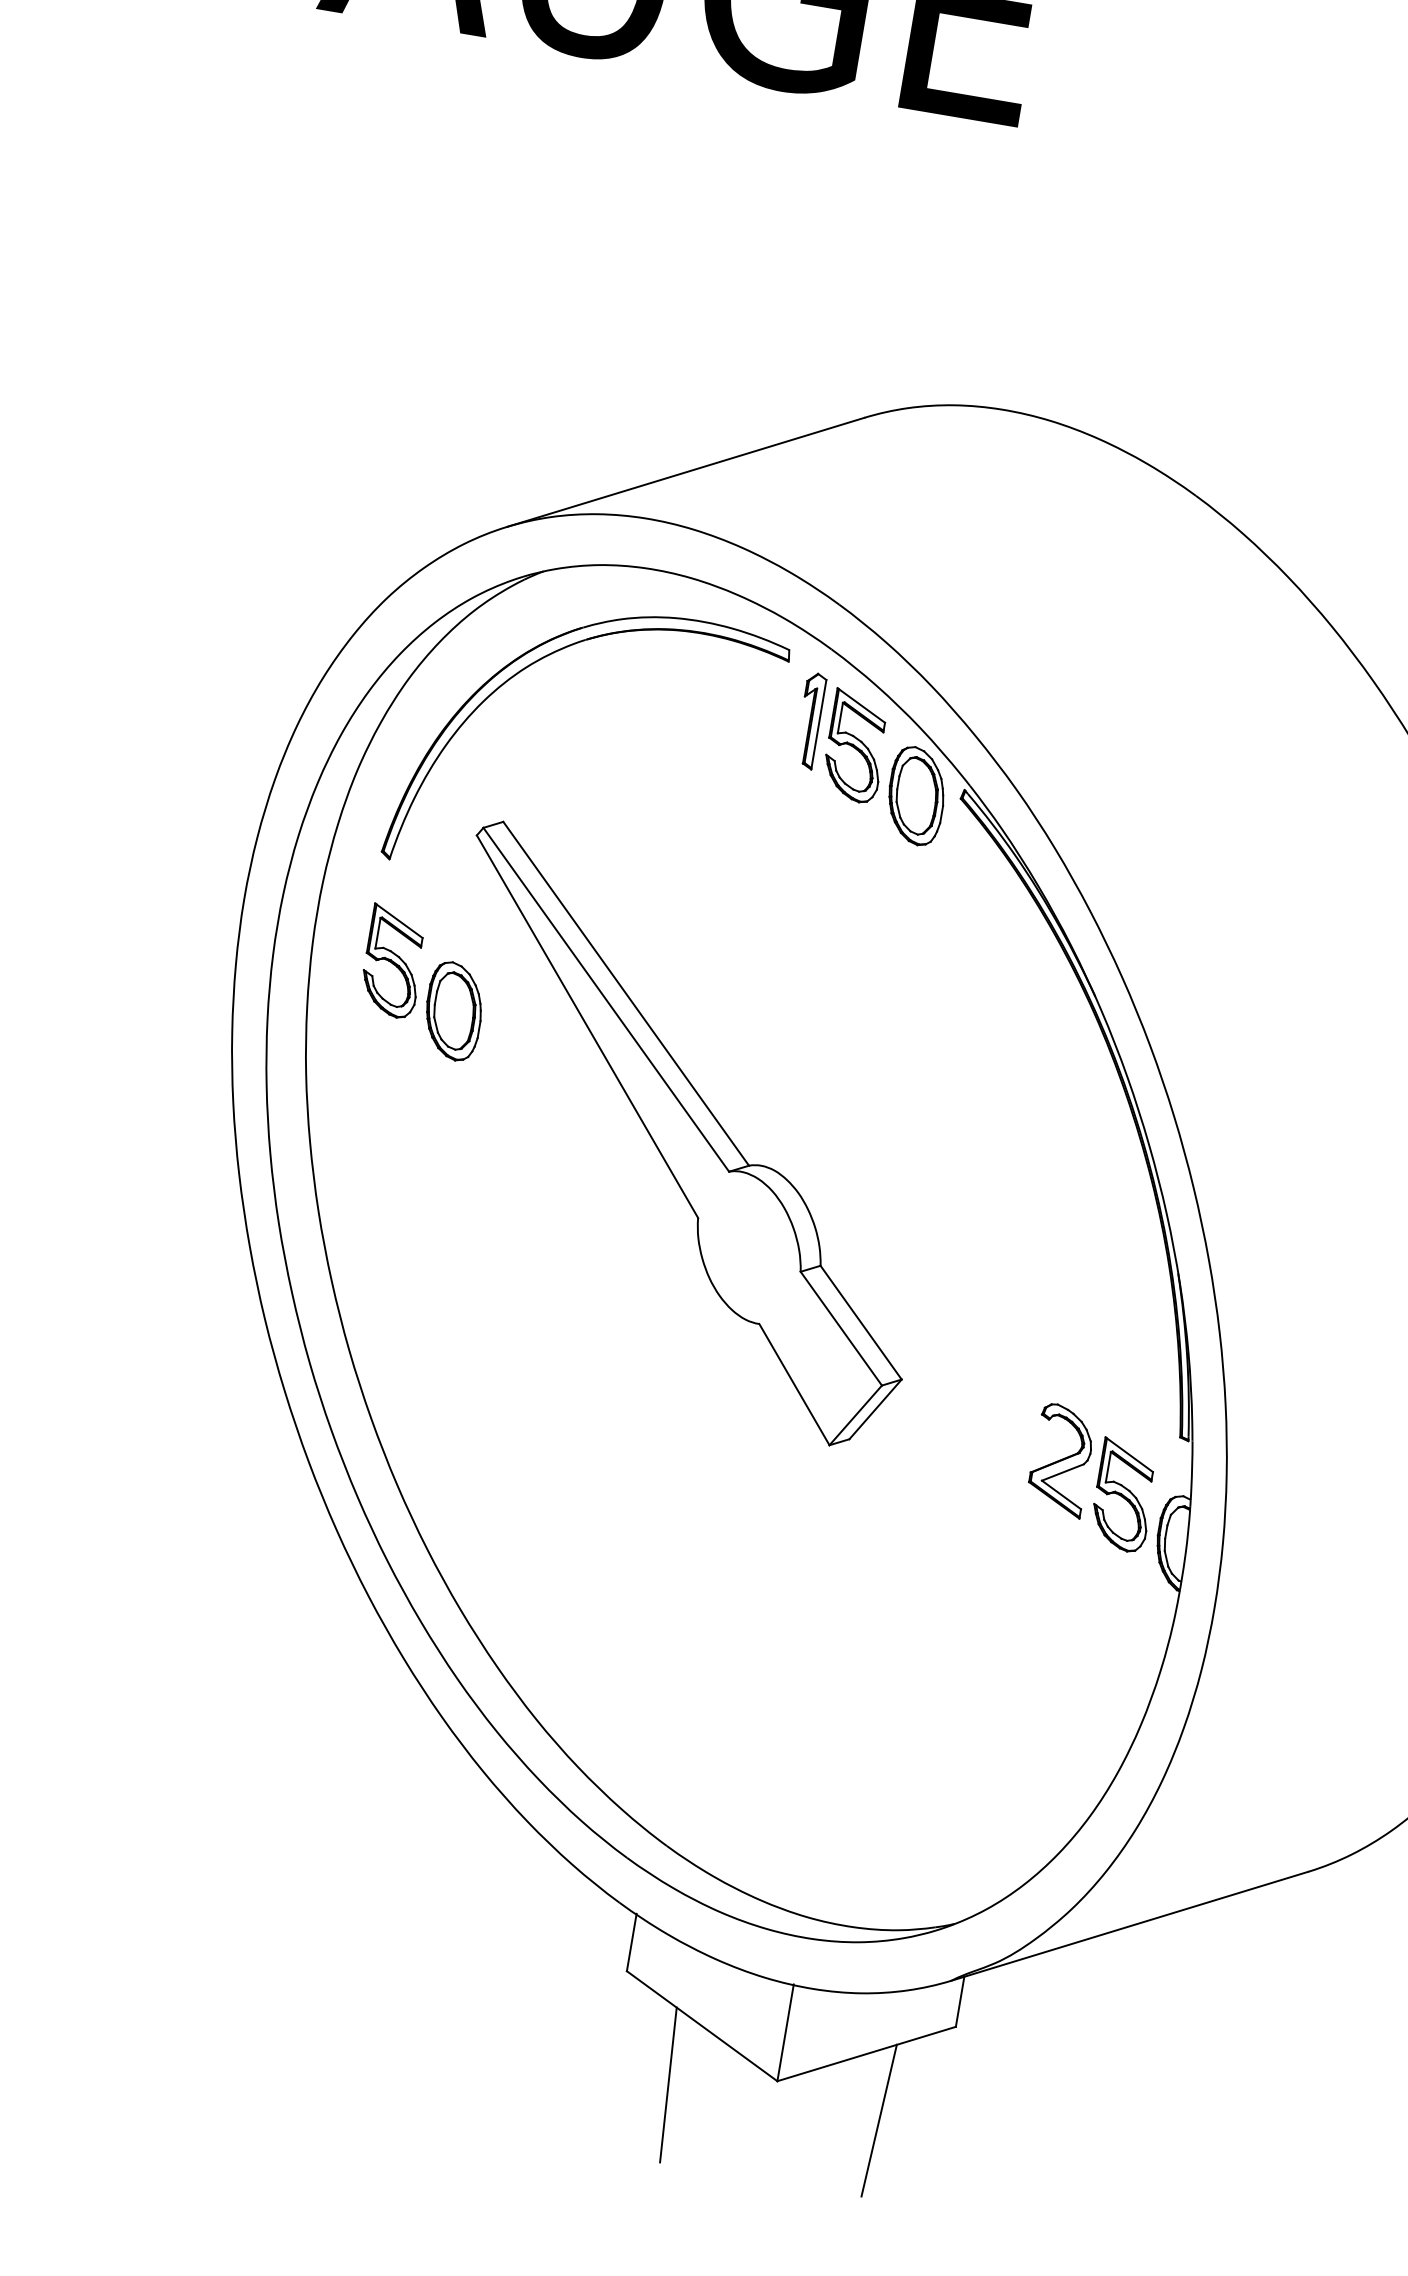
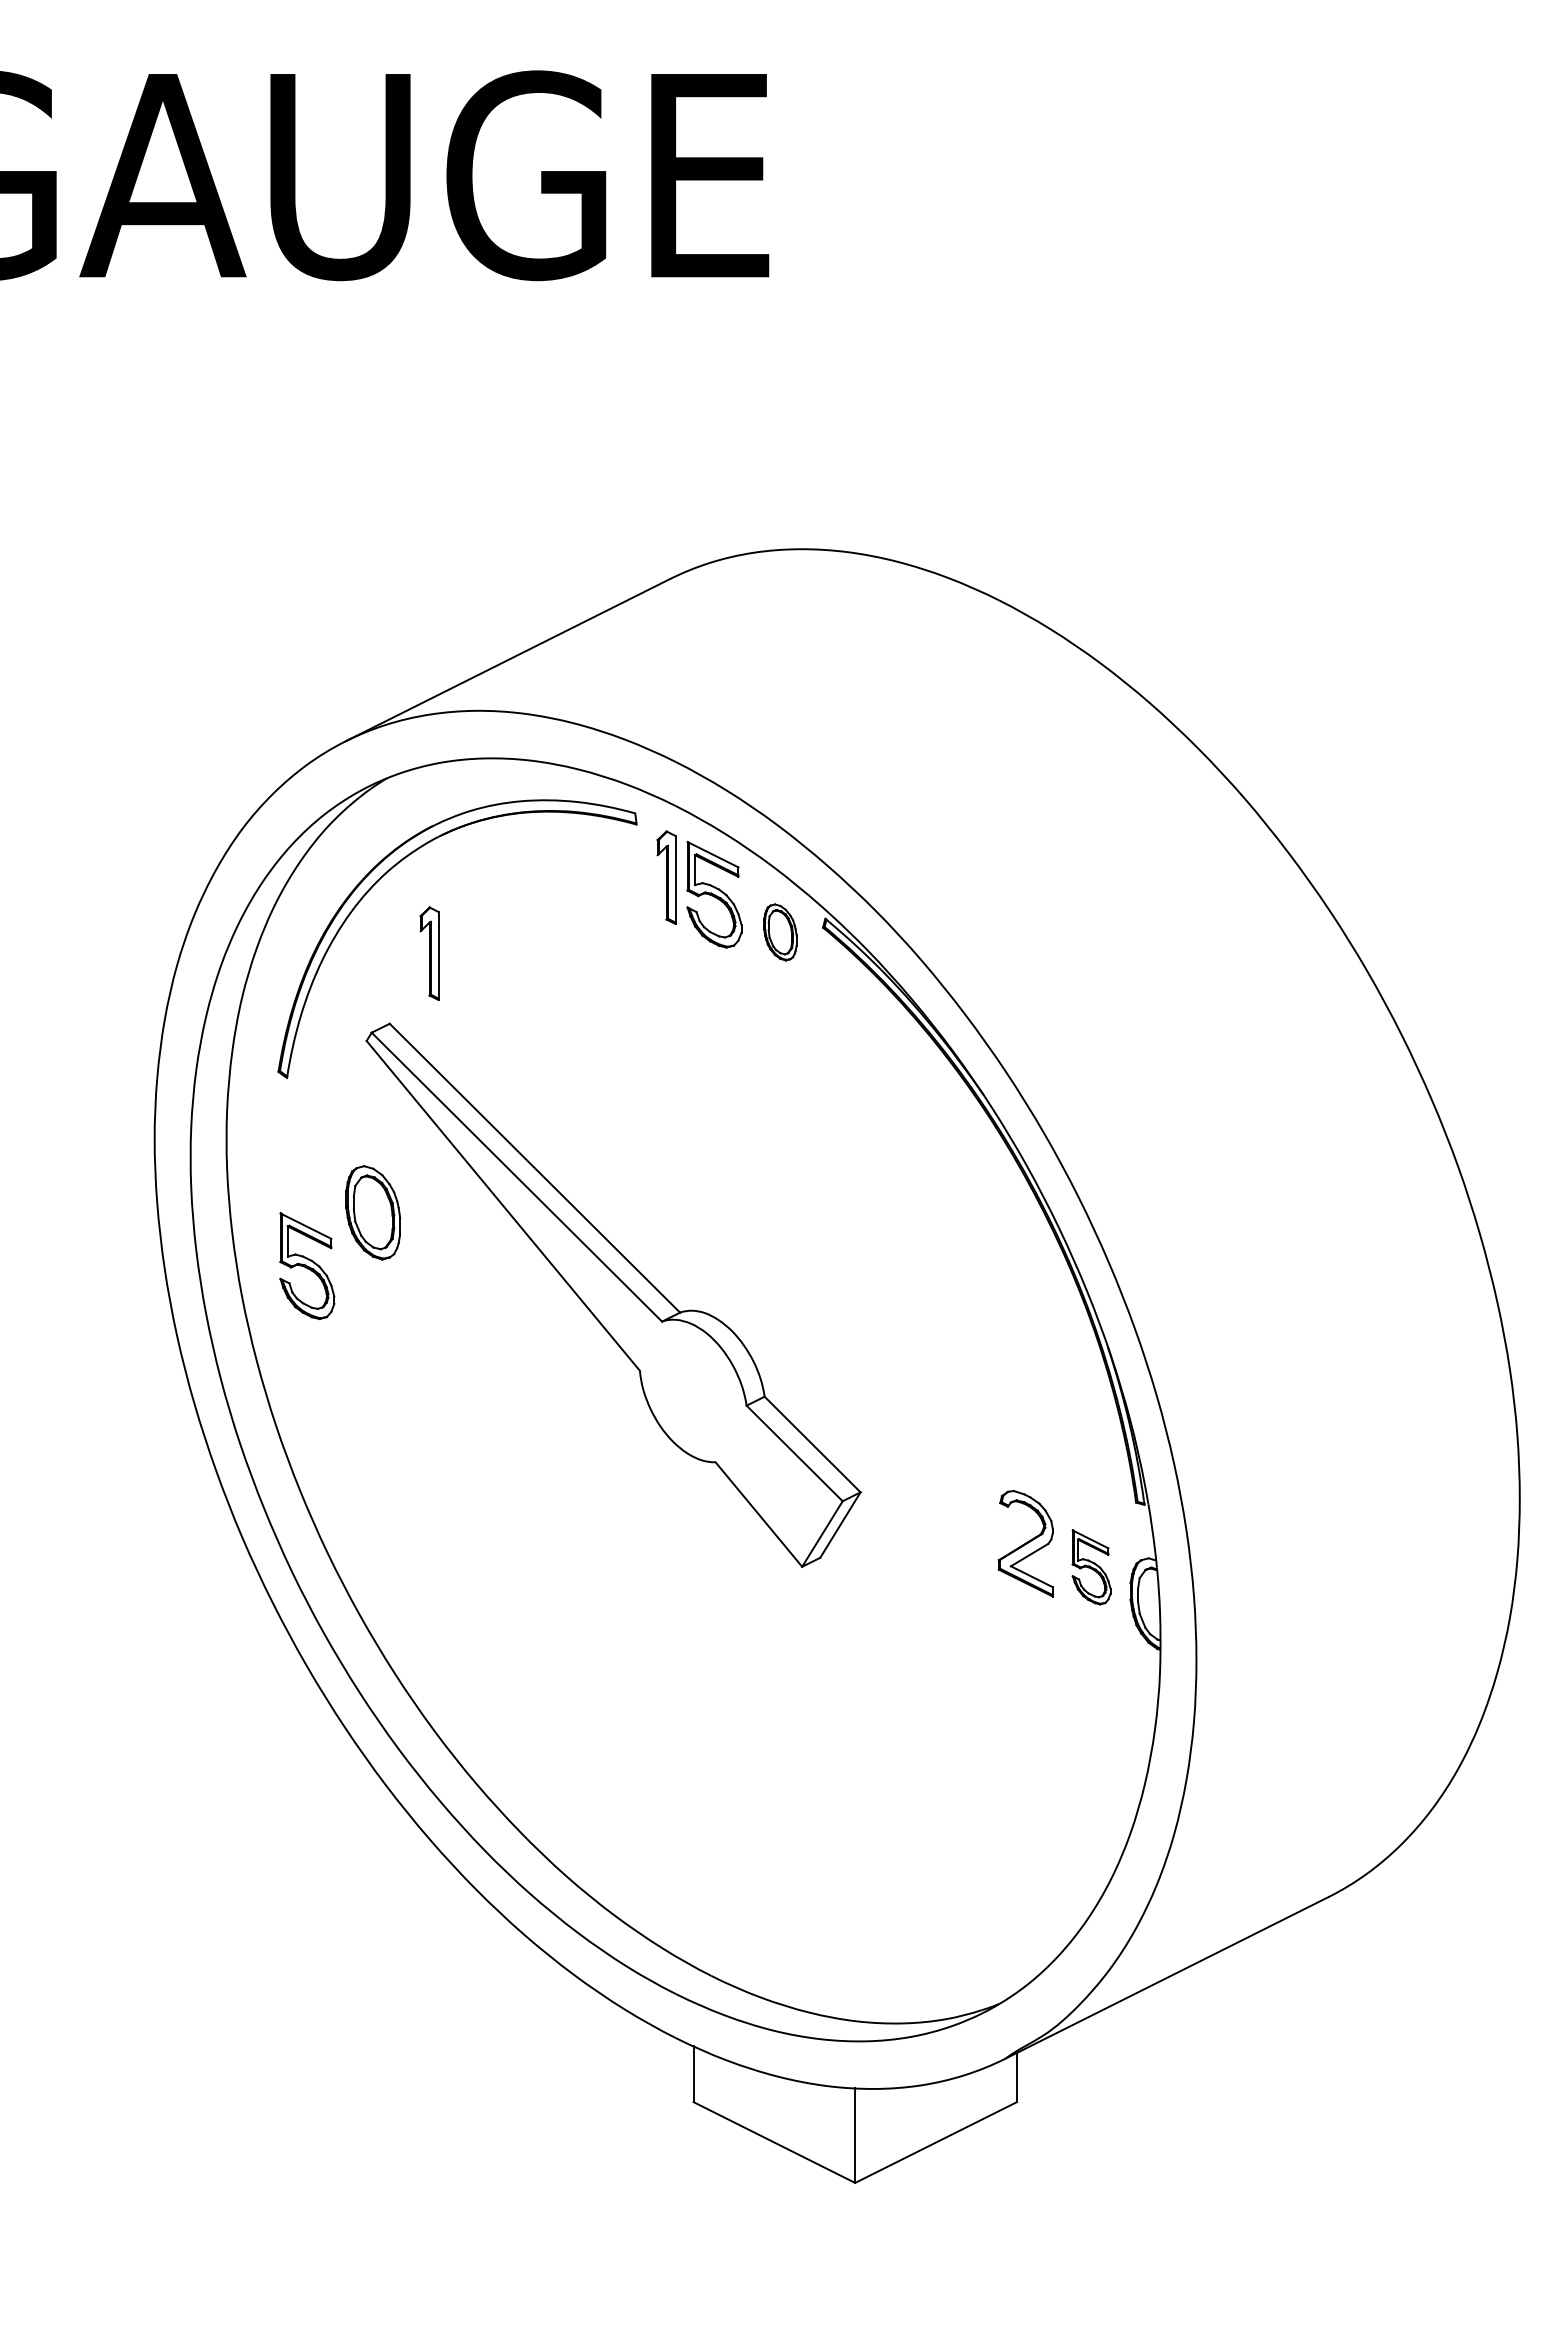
part: (555, 757) -> (429, 953), added
part: (916, 796) -> (780, 932), size x0.6
part: (393, 961) -> (307, 1265), moved
part: (1123, 1495) -> (1091, 1567), size x0.7
line: (668, 2084) -> (751, 2203), removed
line: (878, 2119) -> (958, 2203), removed

